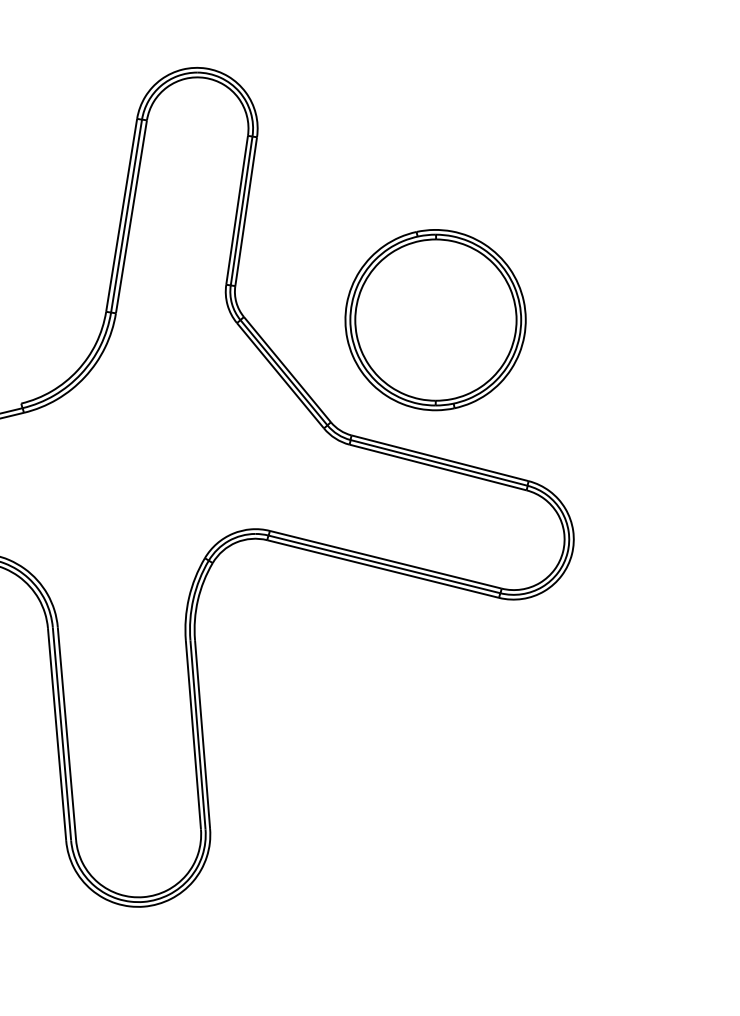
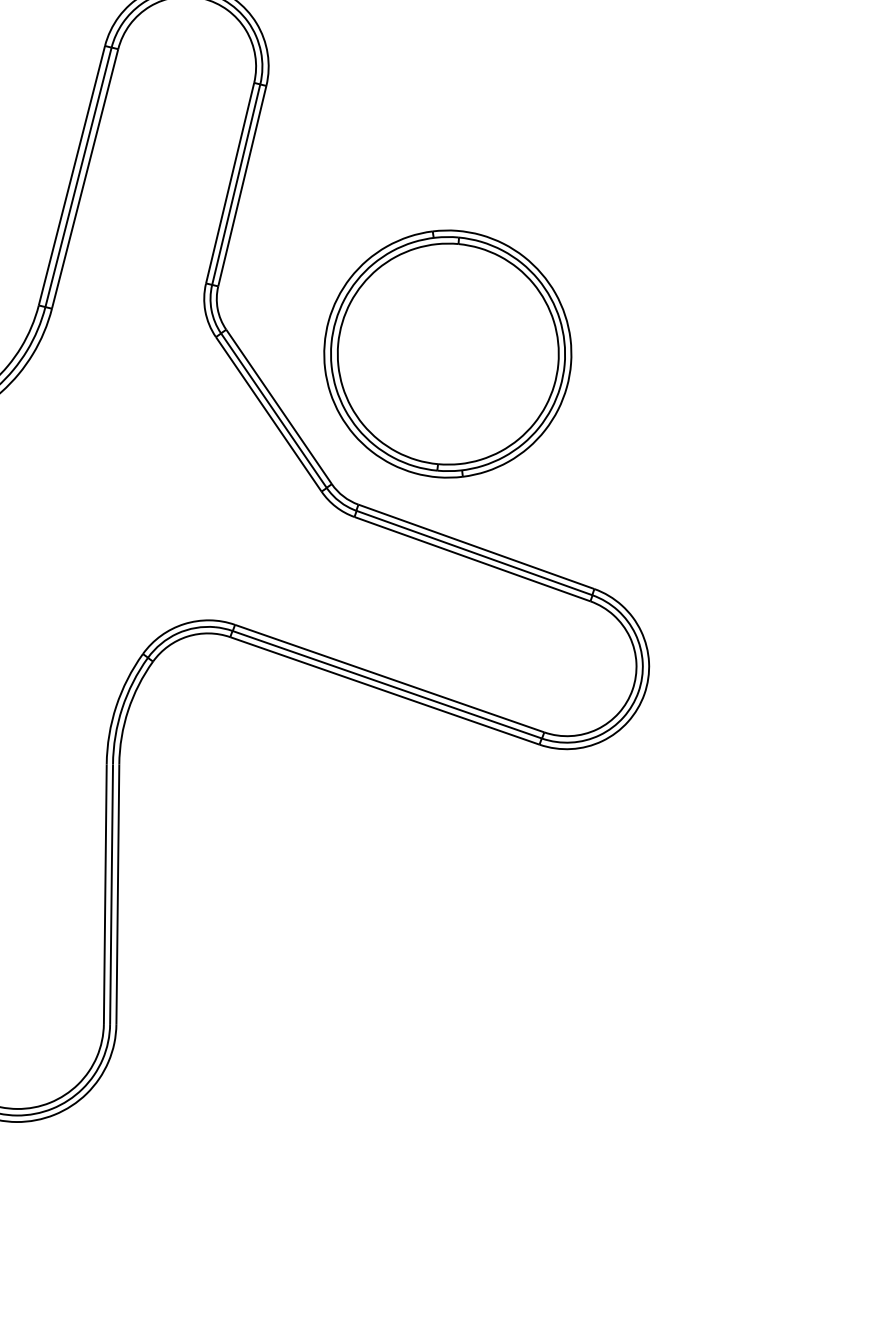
part: (435, 320) -> (447, 354), moved

